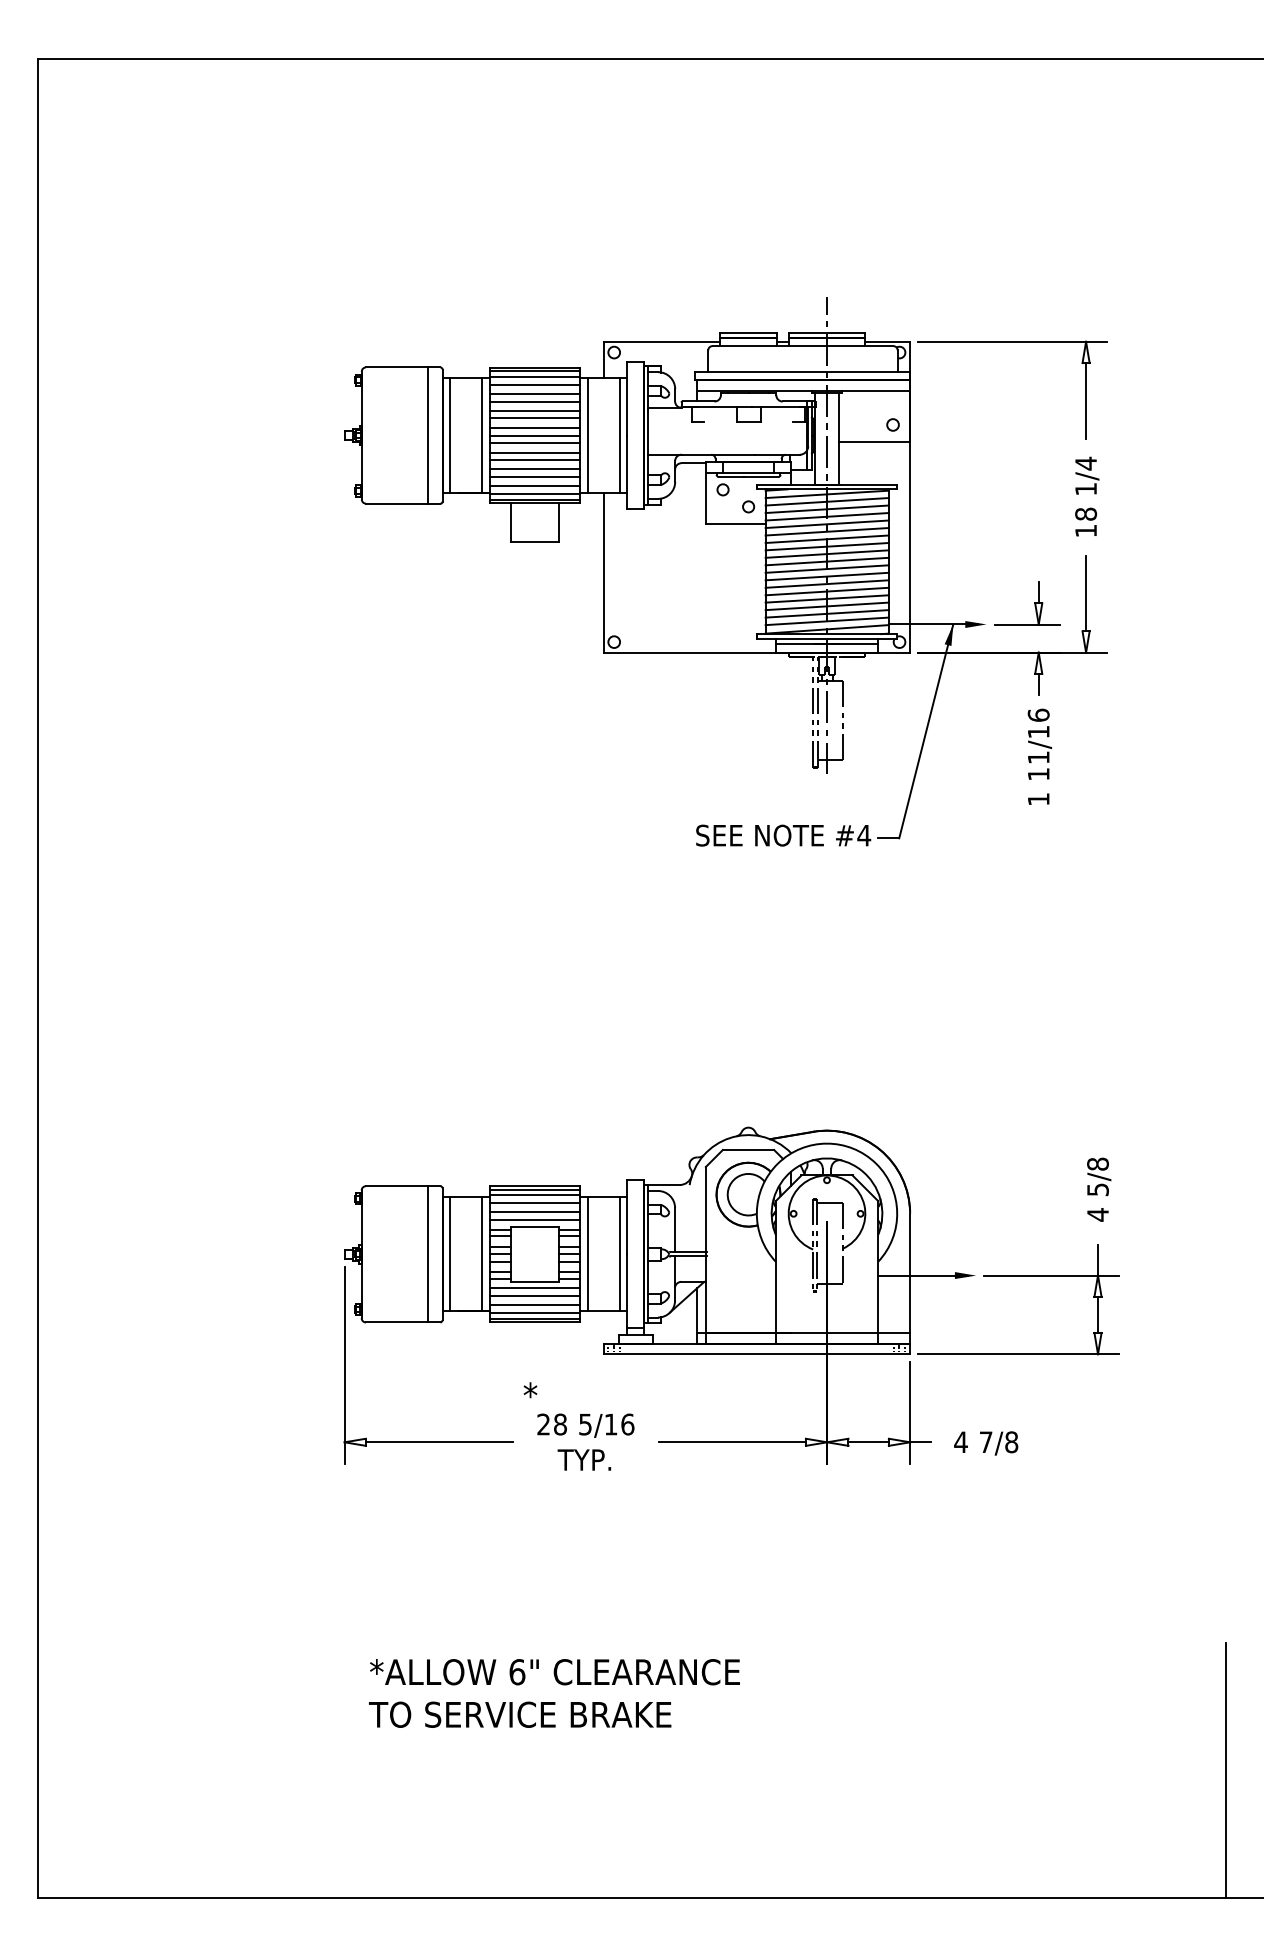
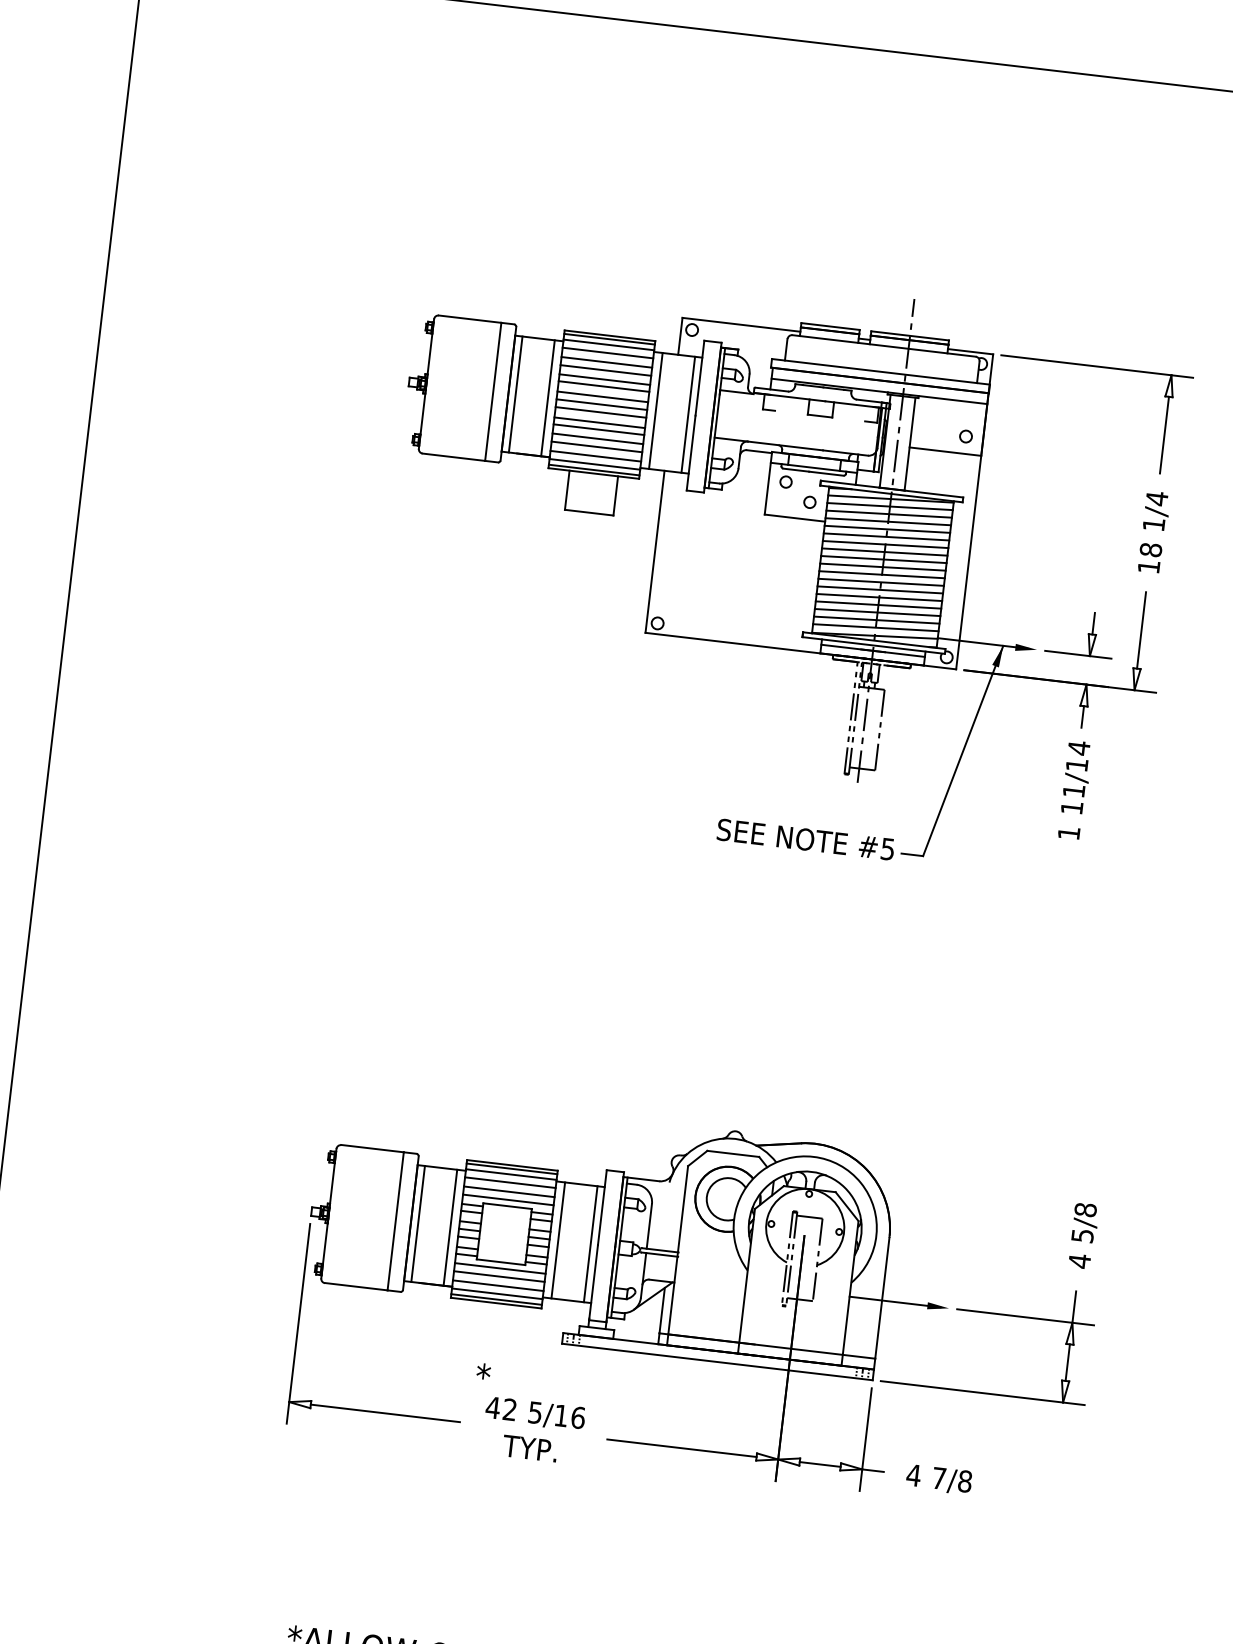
text: (1038, 715) -> (1078, 748), 11/16 -> 11/14
text: (864, 835) -> (888, 849), #4 -> #5
text: (551, 1424) -> (500, 1408), 28 -> 42

